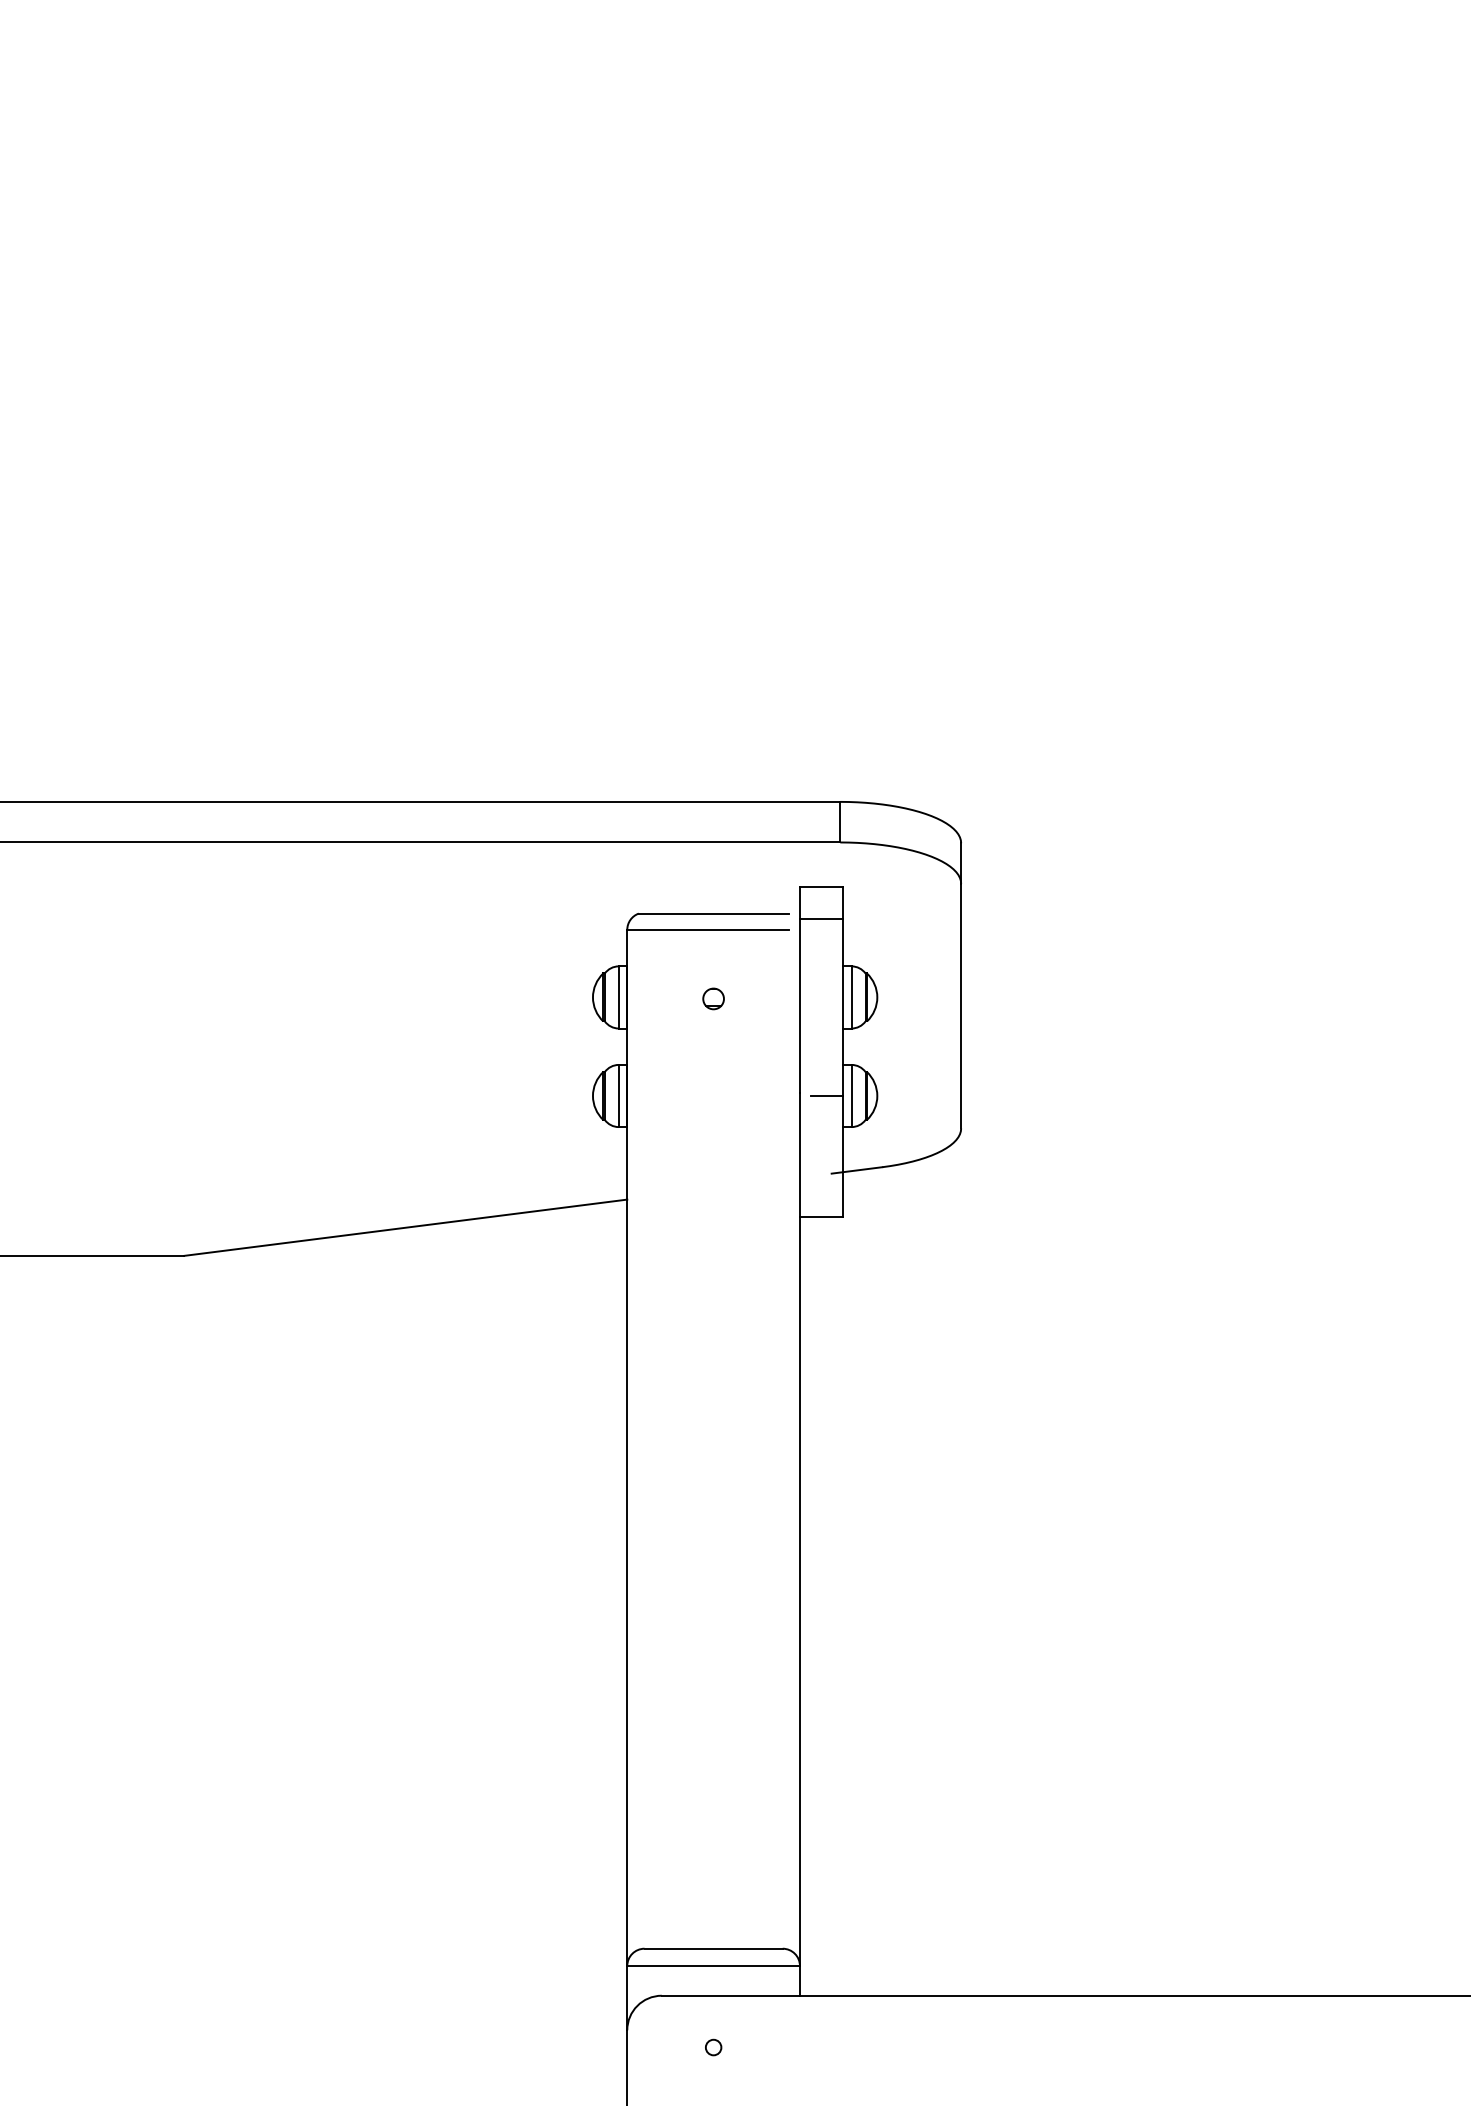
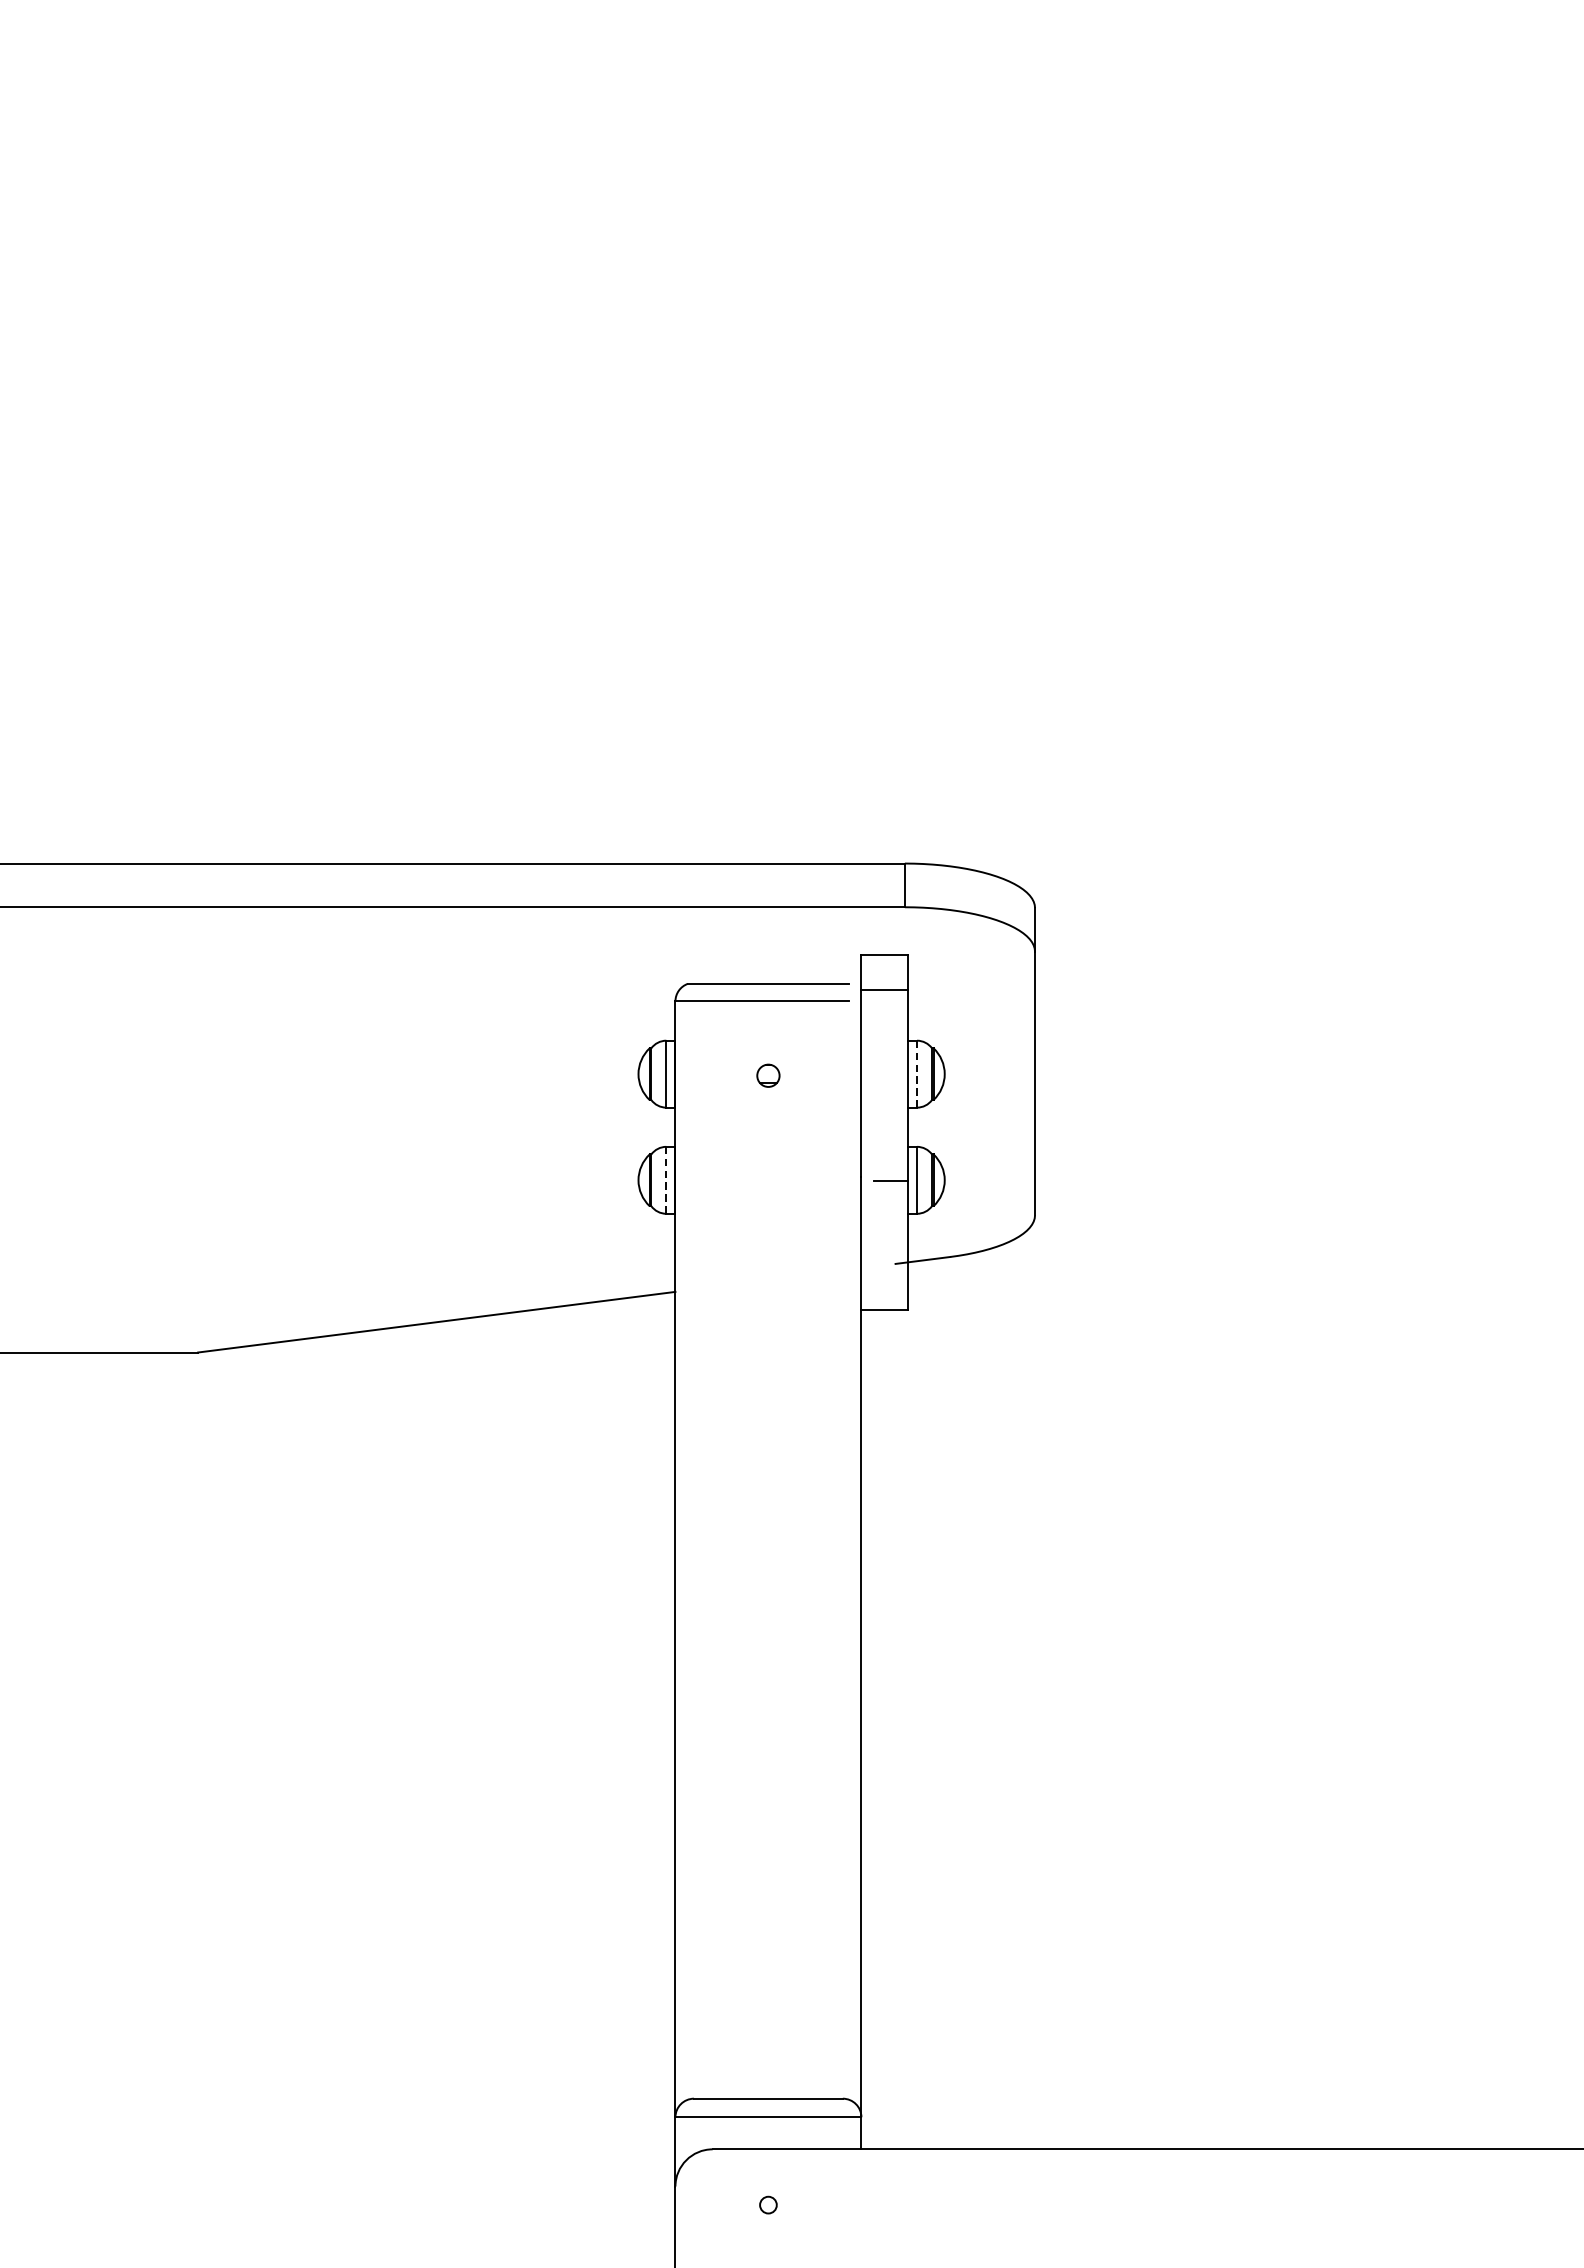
line: (851, 996) -> (916, 1073), solid -> dashed
line: (618, 1096) -> (665, 1180), solid -> dashed

